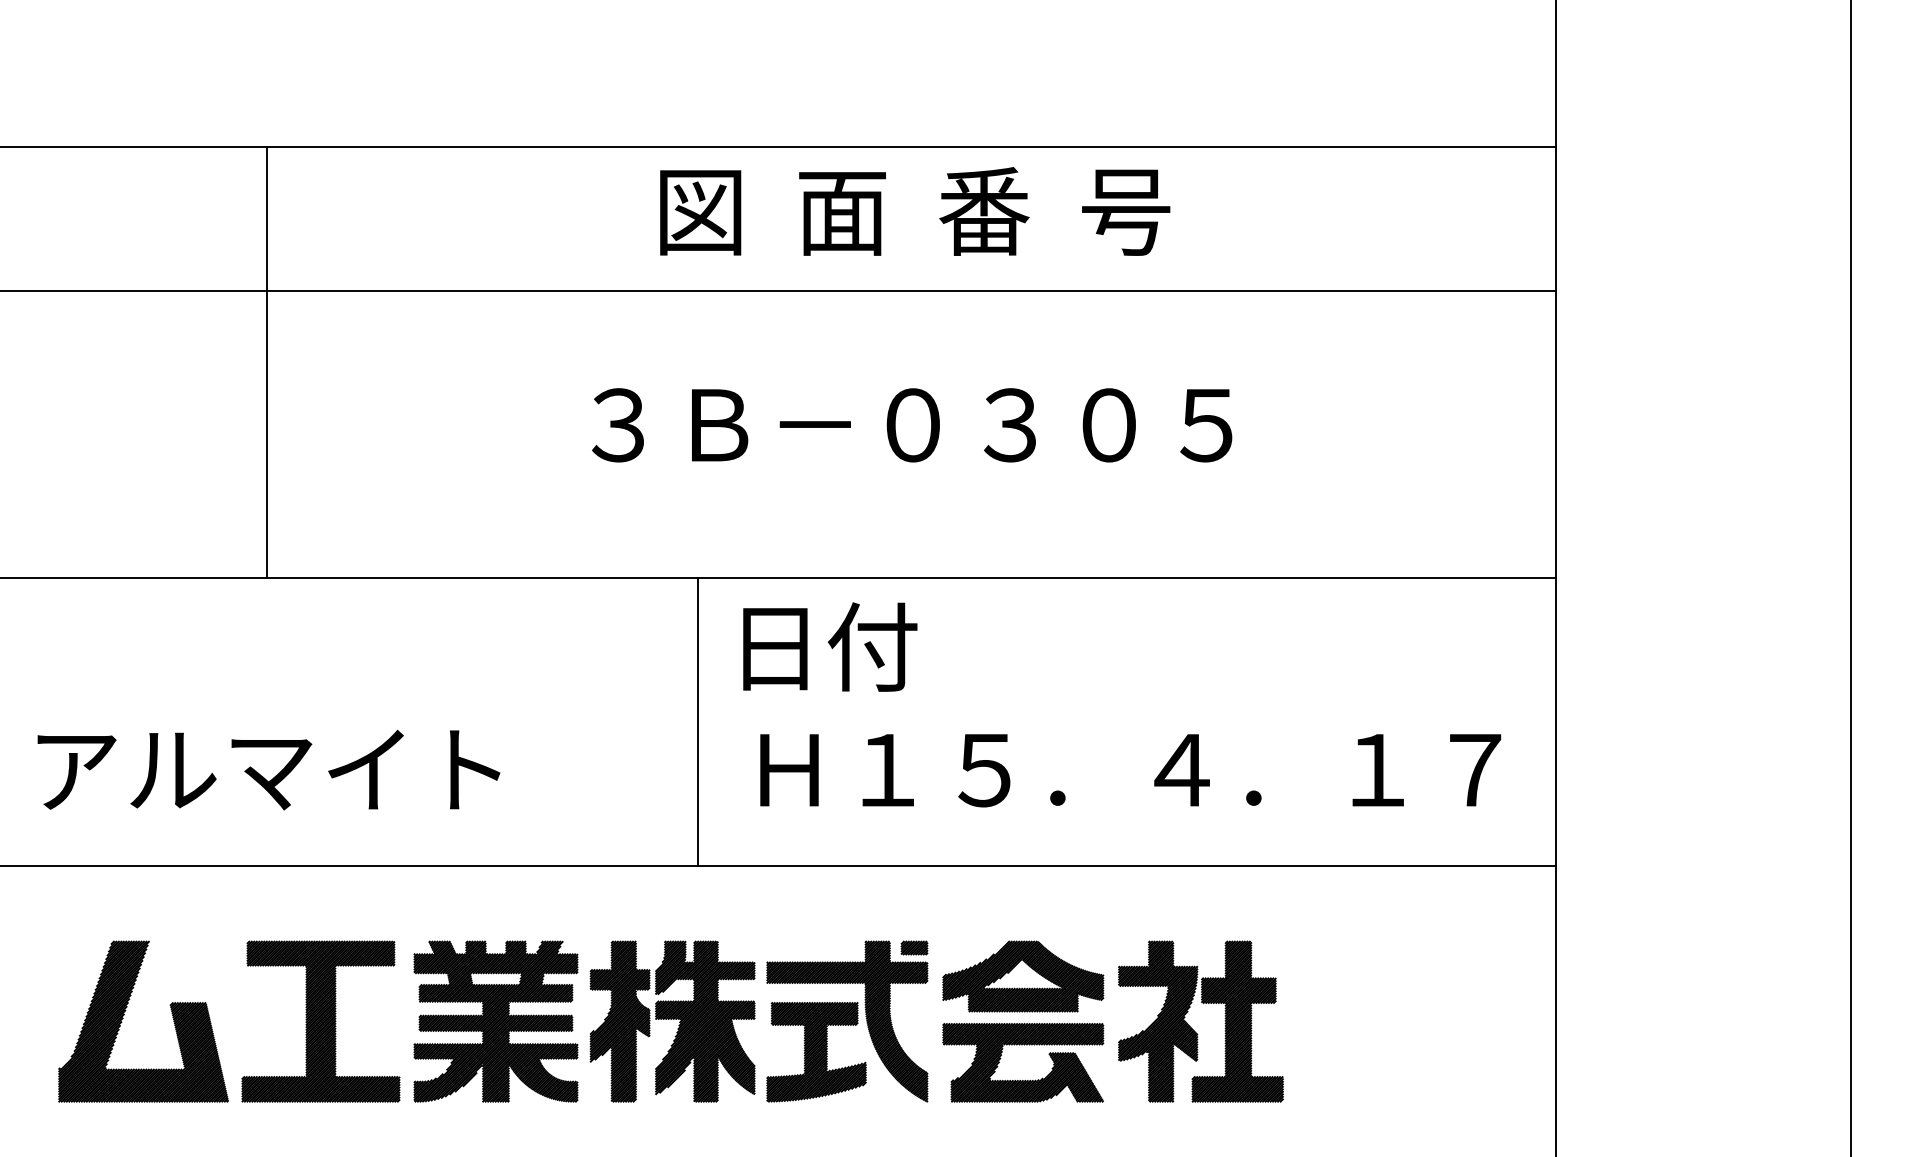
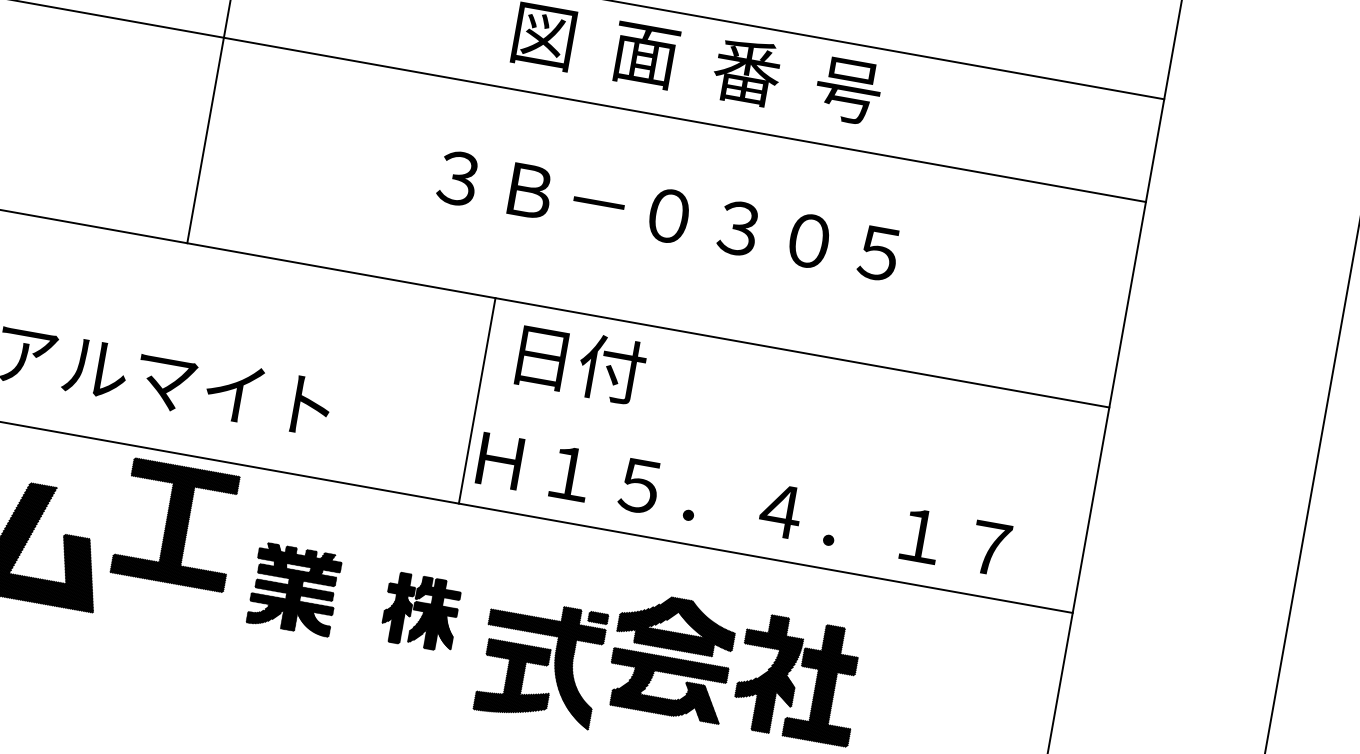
text: (1130, 770) -> (743, 504), moved
part: (320, 1021) -> (176, 524), moved
part: (495, 1021) -> (294, 589), size x0.7
part: (672, 1021) -> (420, 611), size x0.6
part: (847, 1021) -> (541, 661), moved

